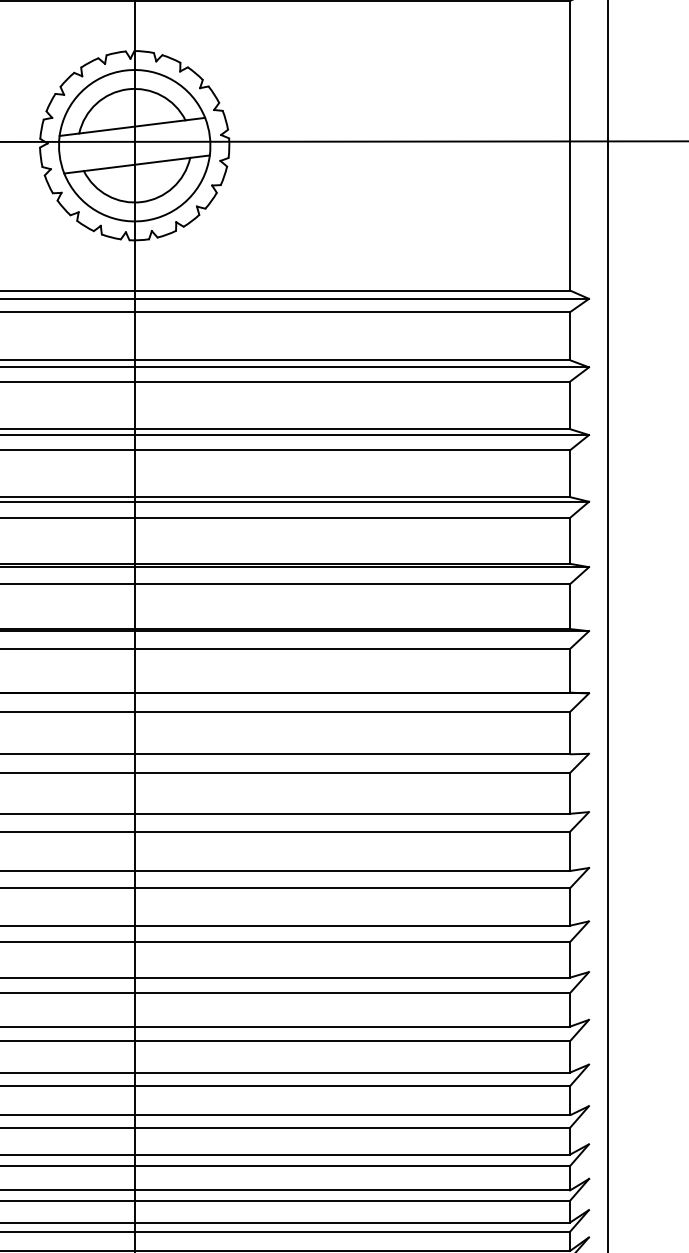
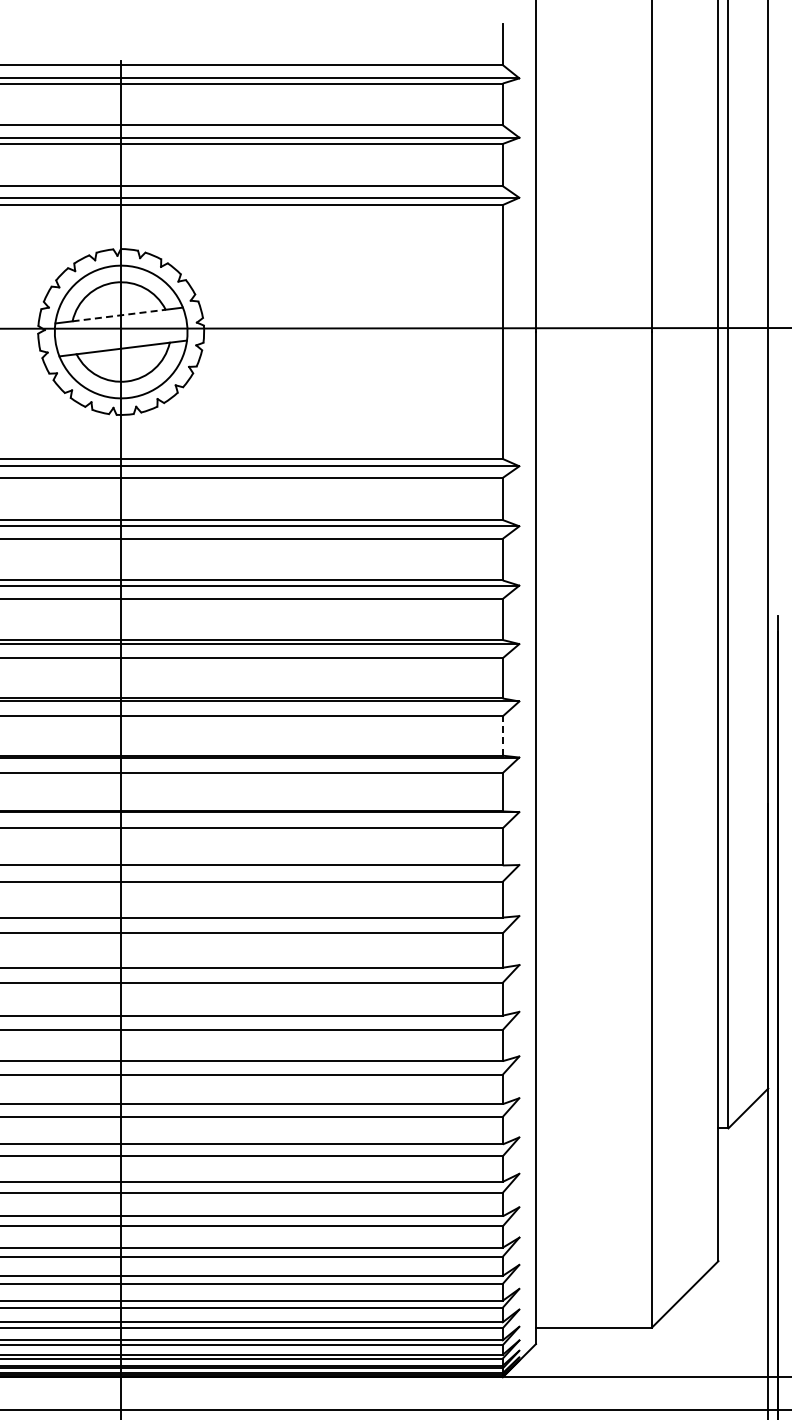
line: (132, 126) -> (119, 315), solid -> dashed
line: (569, 607) -> (502, 736), solid -> dashed

